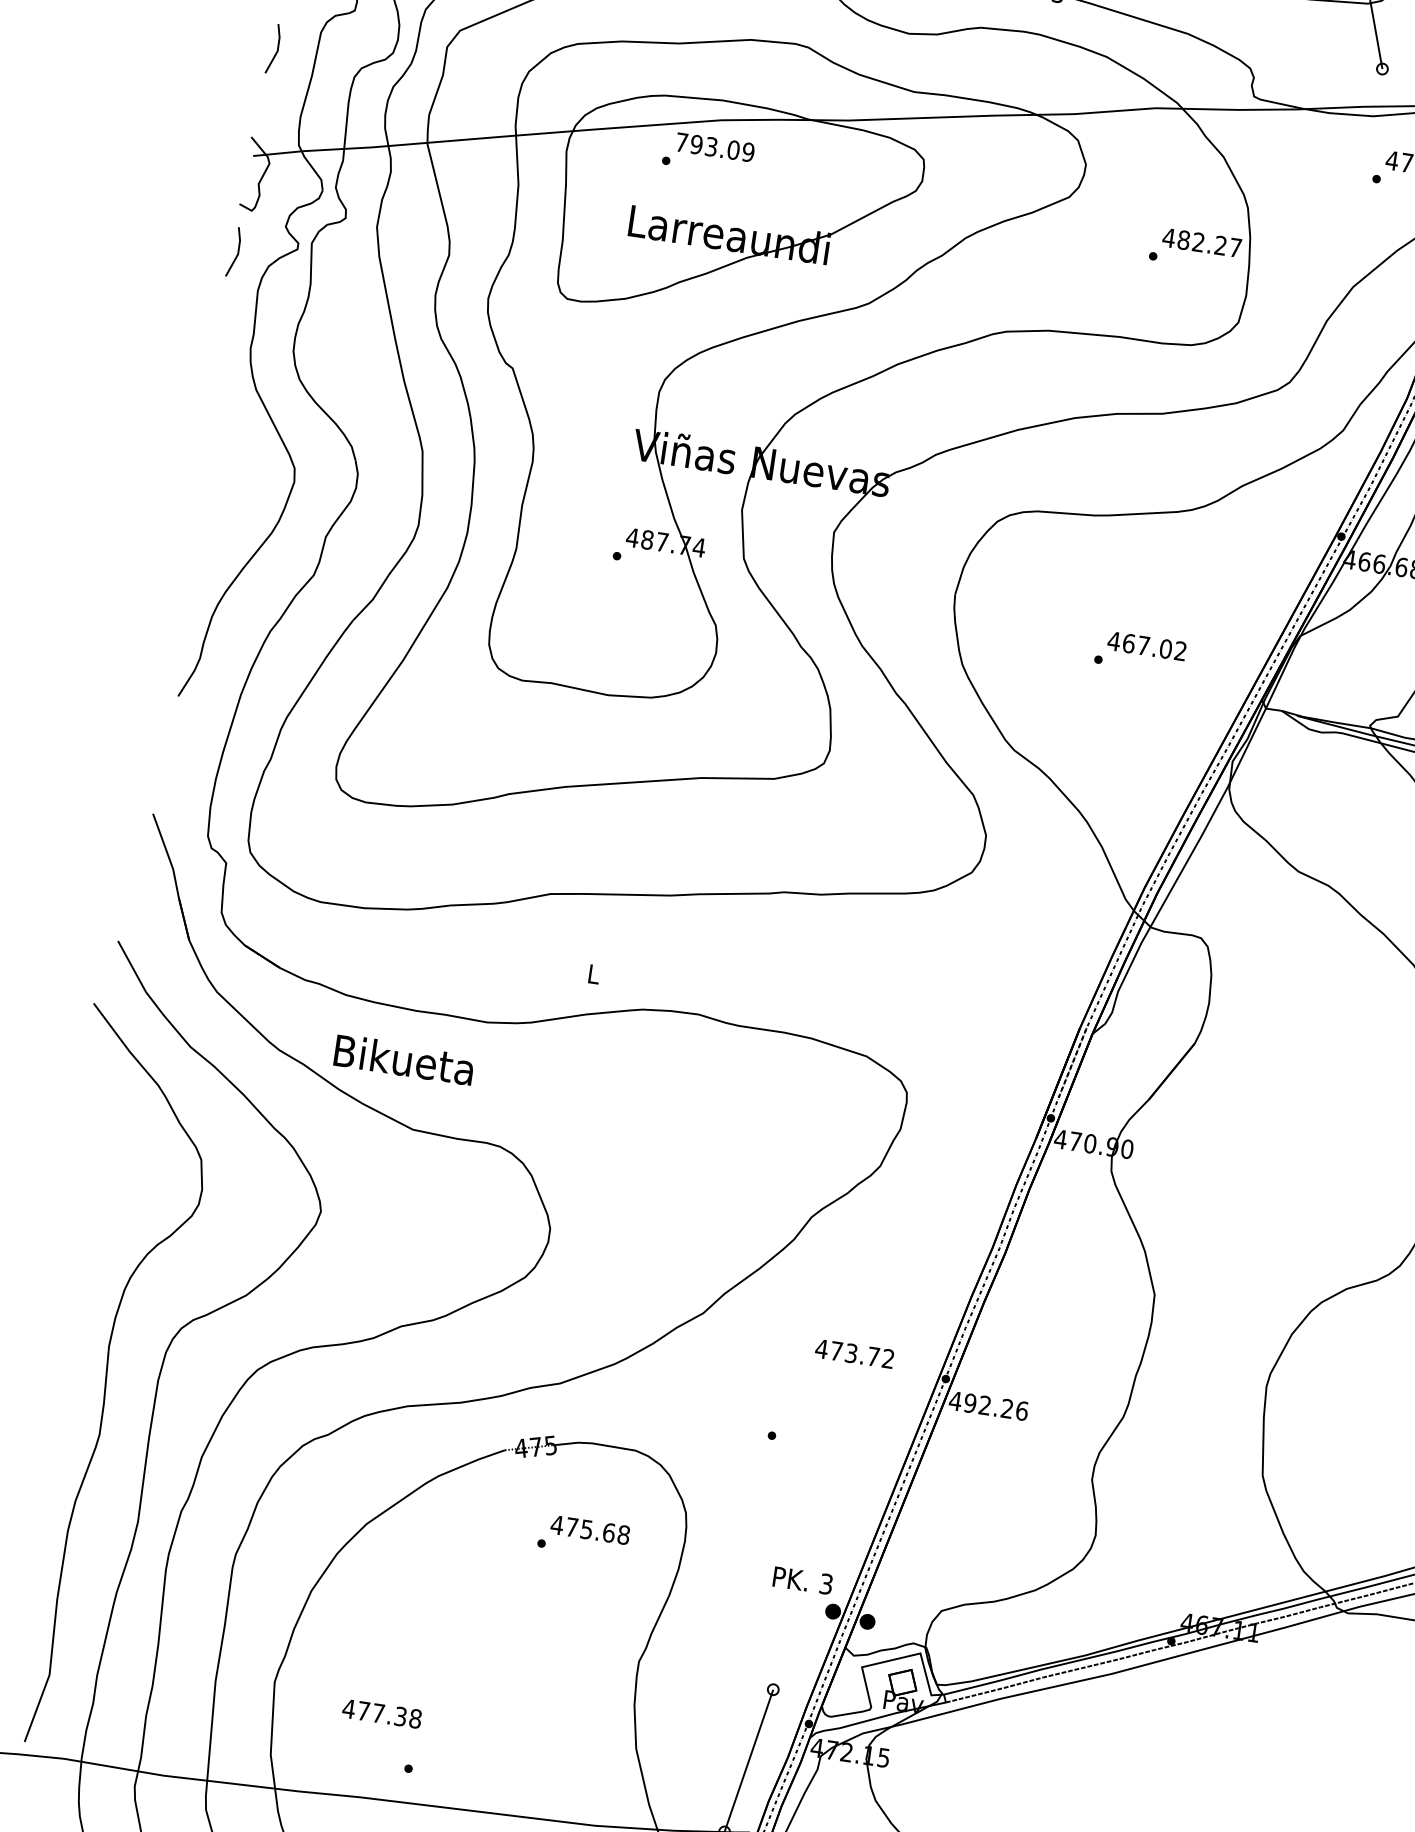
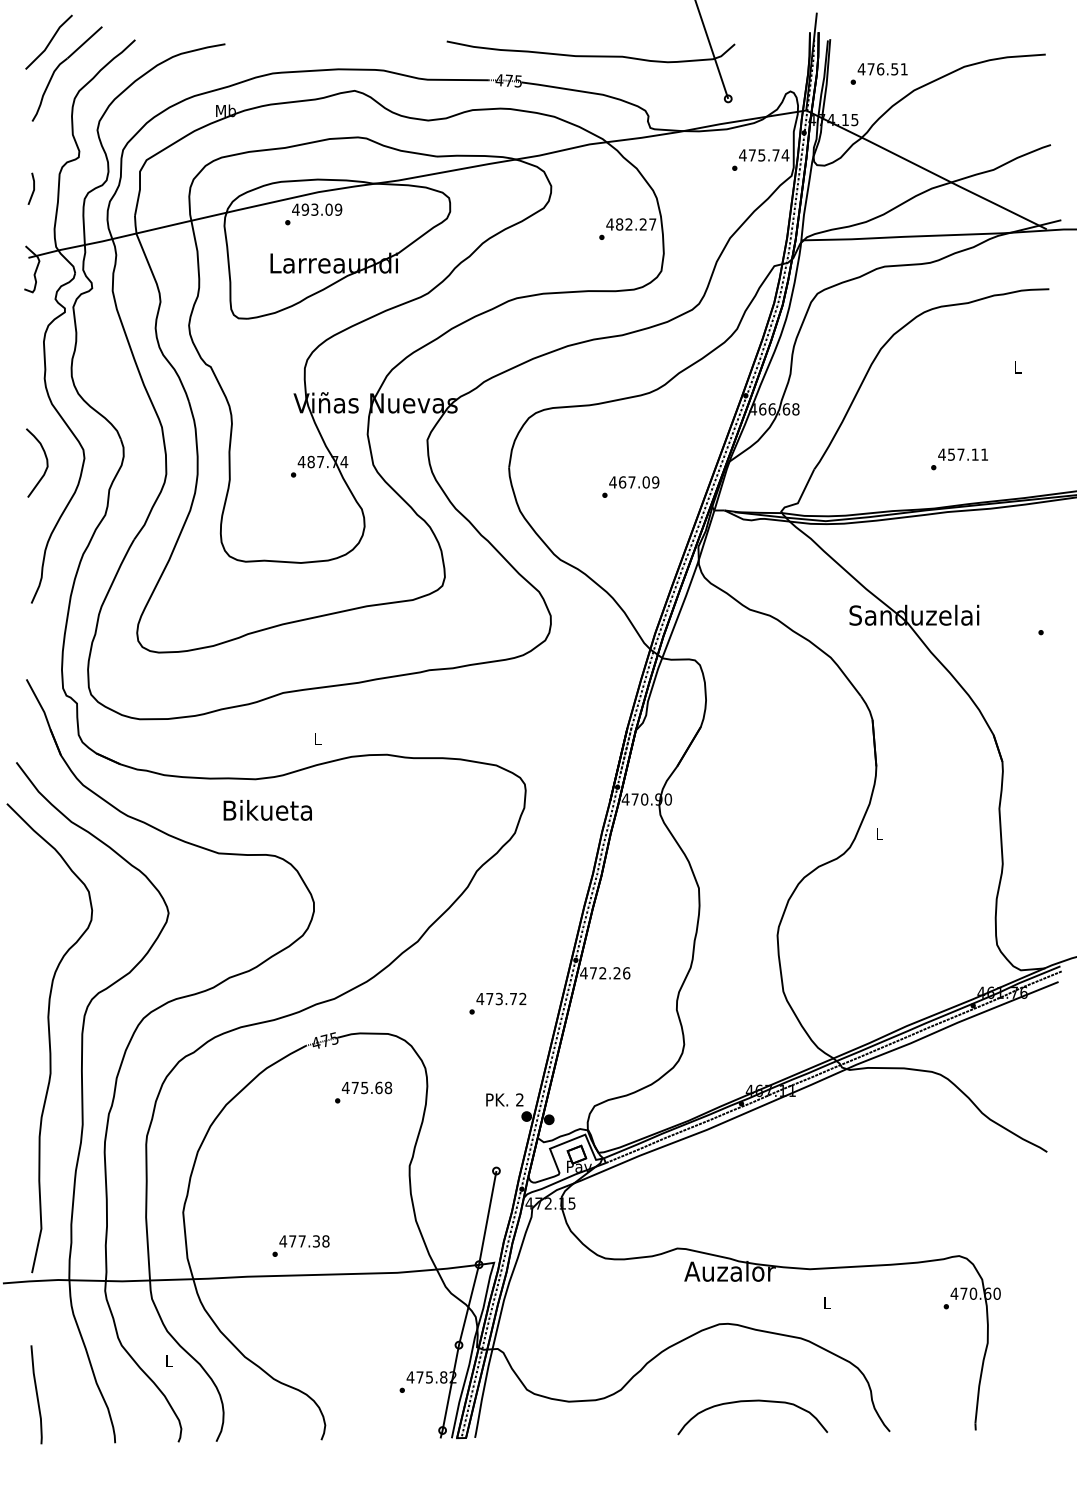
text: (681, 142) -> (295, 209), 793.09 -> 493.09
line: (235, 254) -> (26, 321), removed
curve: (233, 473) -> (45, 458), added
text: (1180, 651) -> (655, 482), 467.02 -> 467.09
text: (403, 1059) -> (267, 810), moved
text: (854, 1353) -> (501, 998), moved
text: (970, 1403) -> (593, 973), 492.26 -> 472.26
text: (825, 1583) -> (519, 1099), 3 -> 2
text: (382, 1714) -> (304, 1241), moved

